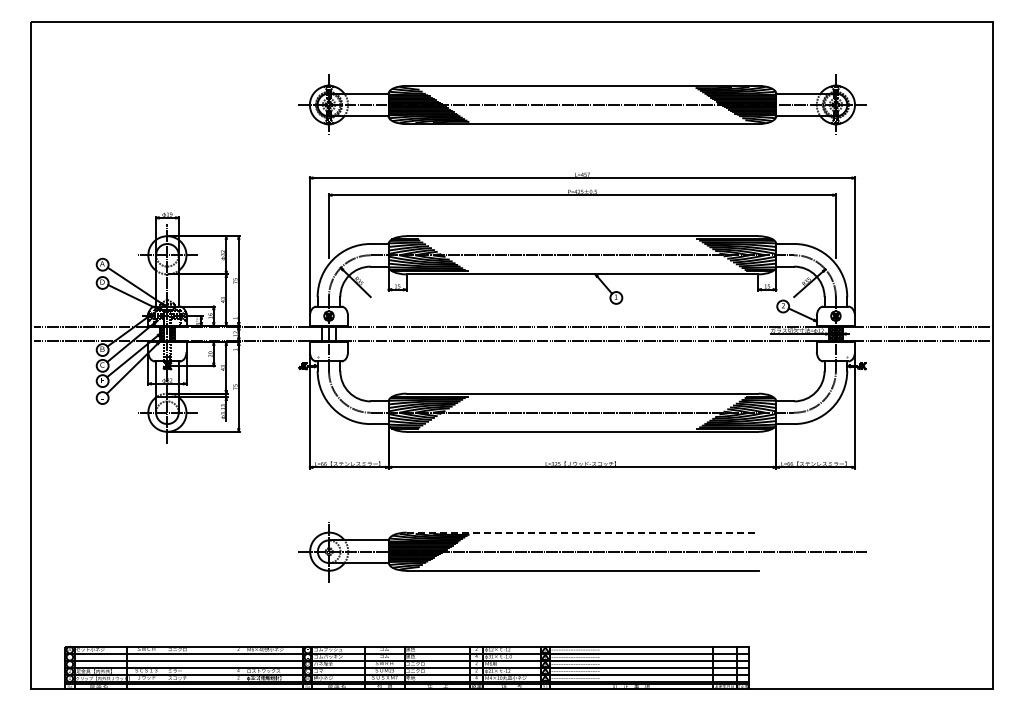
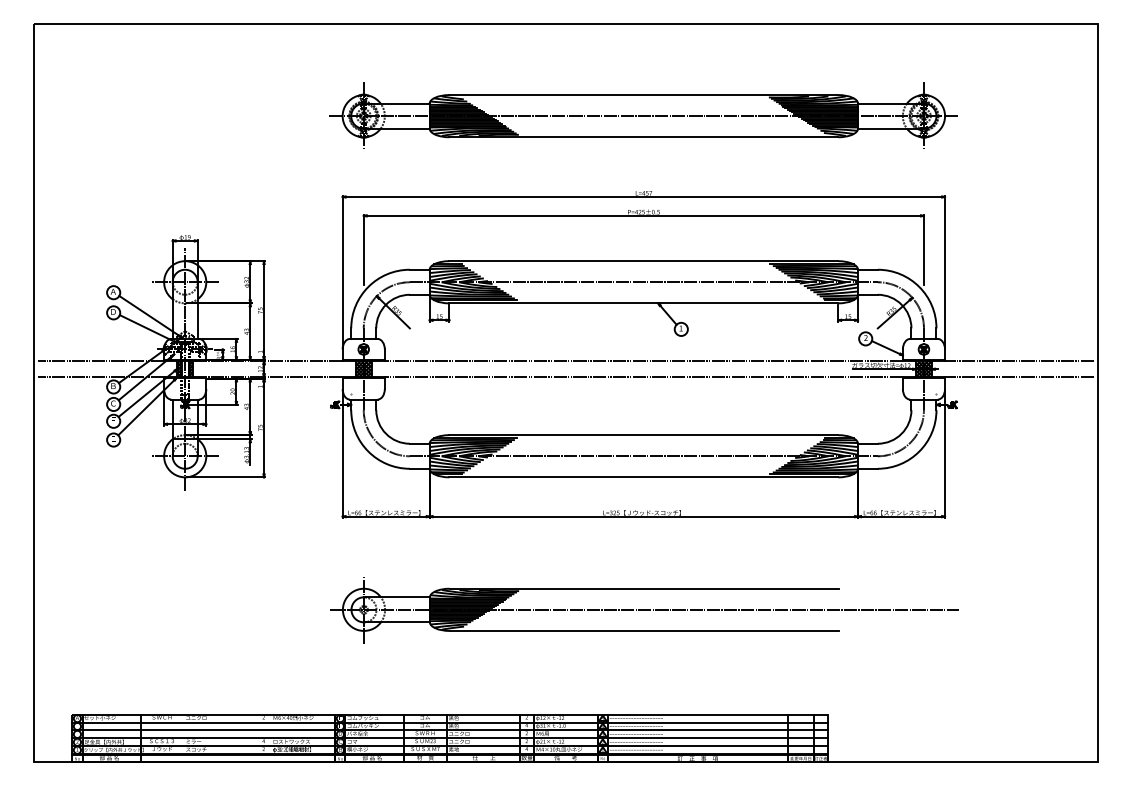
hatch: (328, 333) -> (363, 368), added
line: (582, 532) -> (643, 588), dashed -> solid

